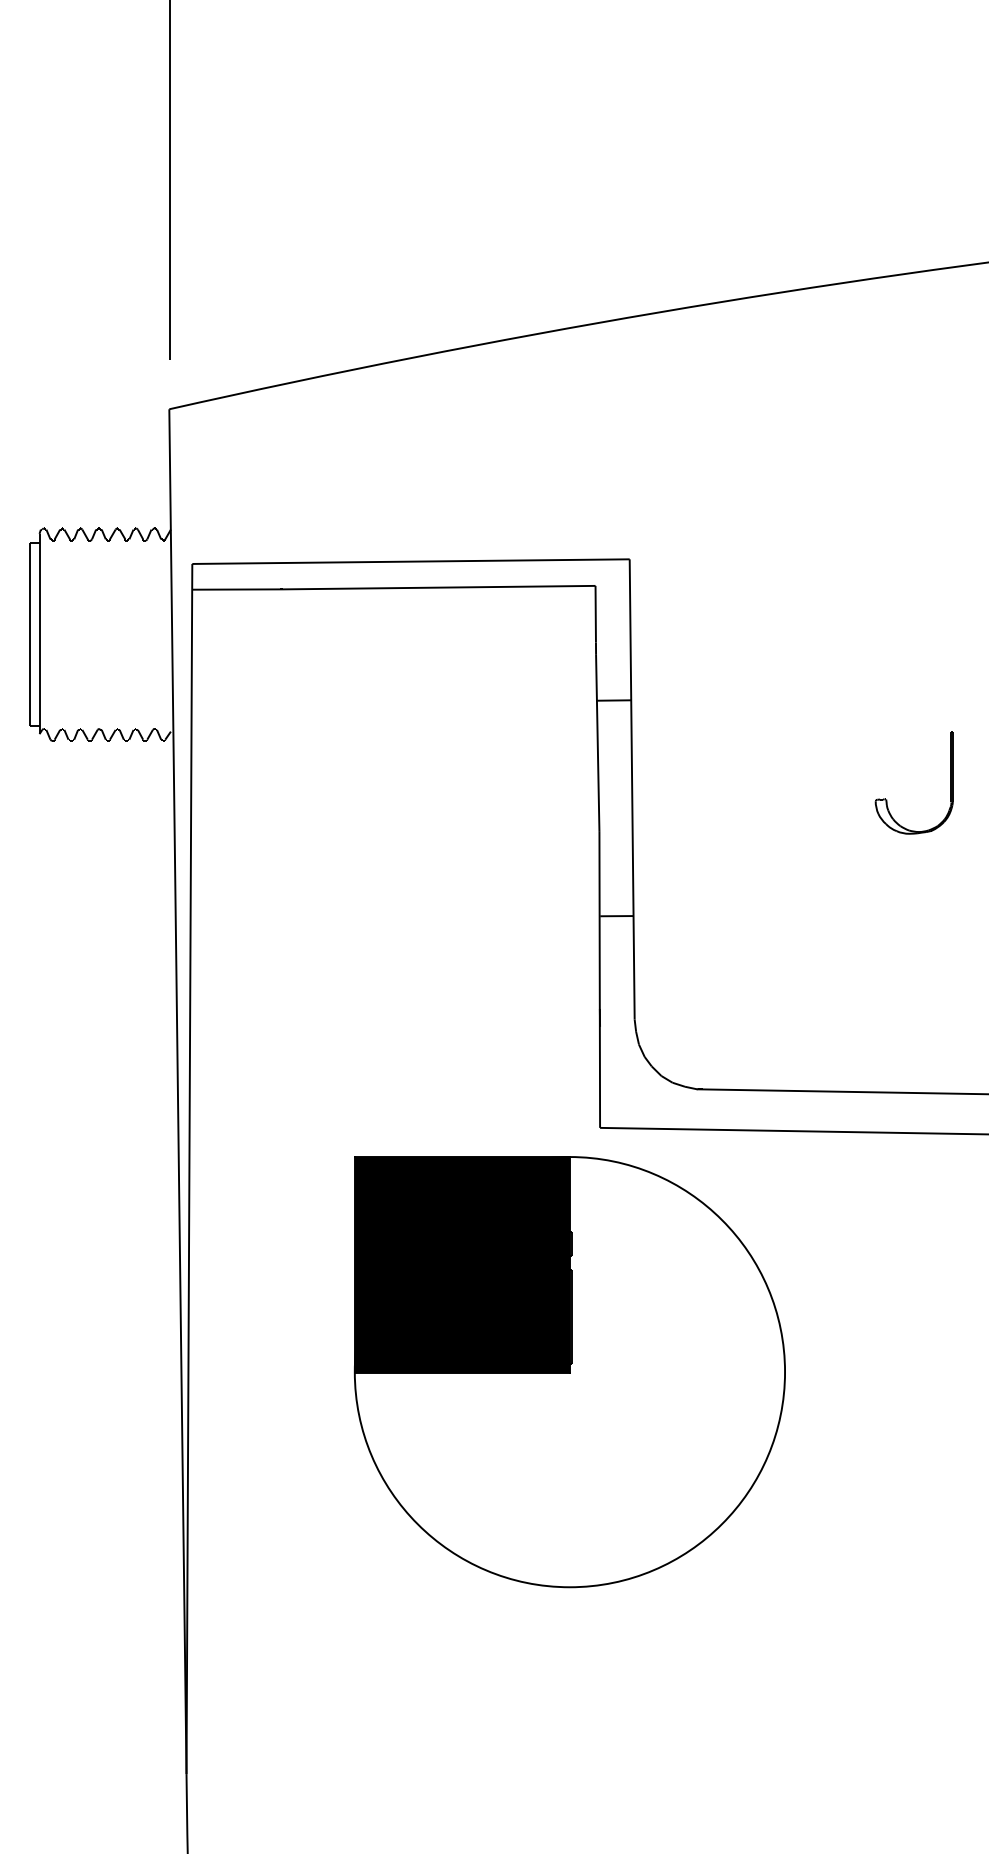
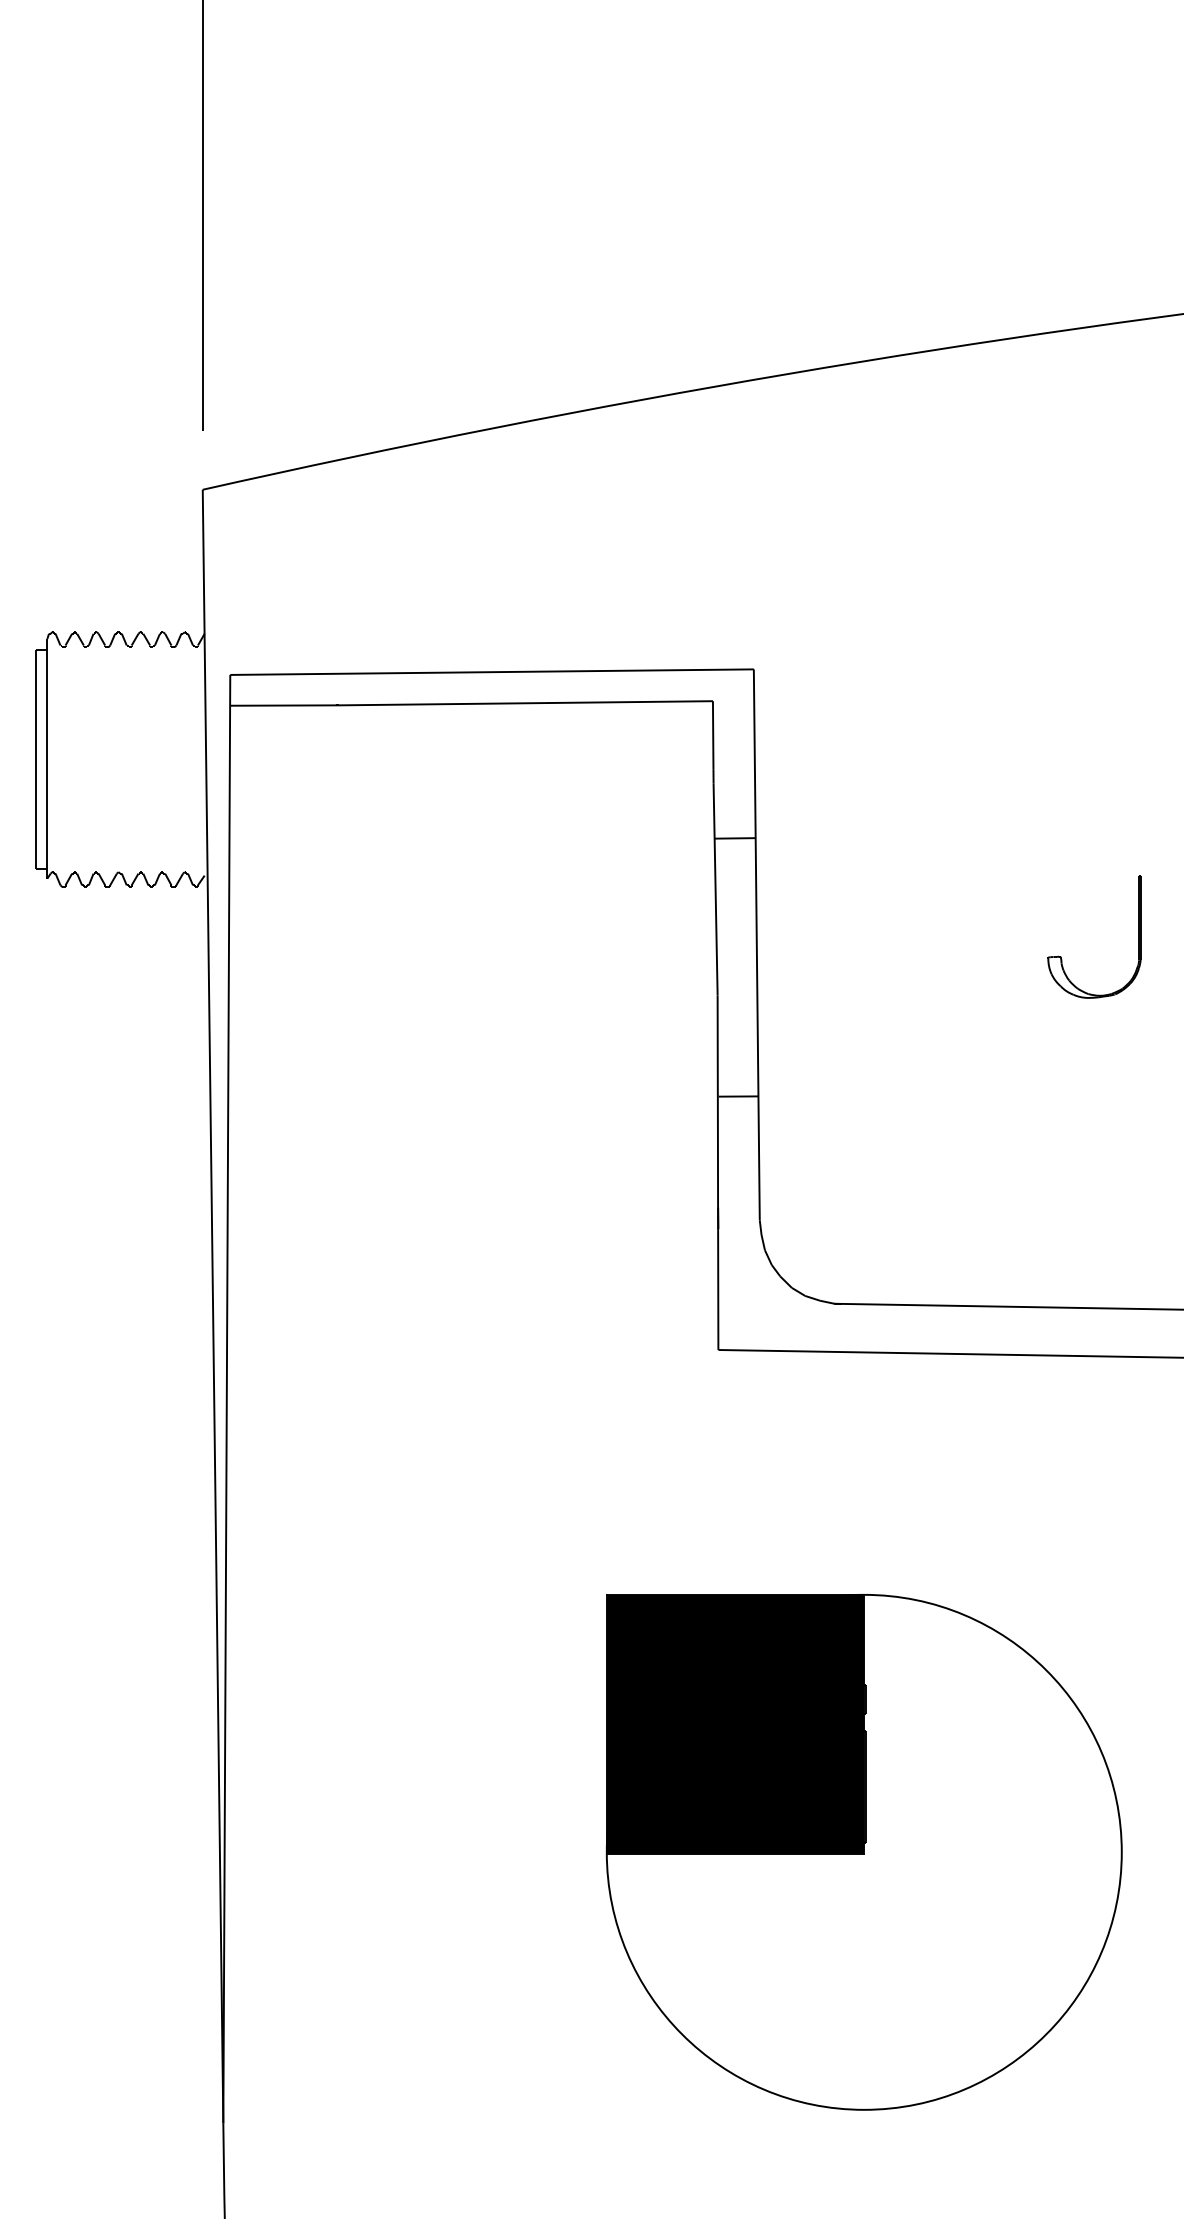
part: (569, 1372) -> (863, 1852), moved

